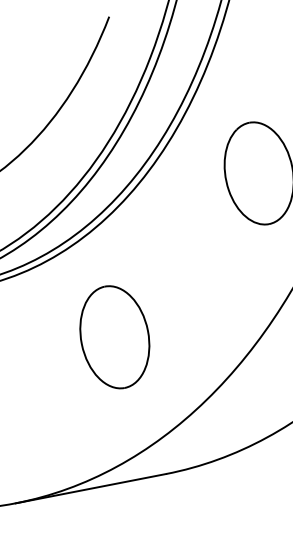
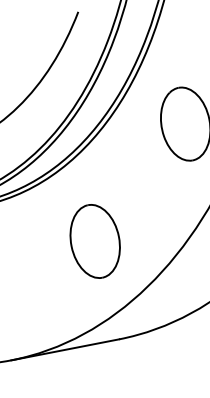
part: (114, 337) -> (94, 241), moved

